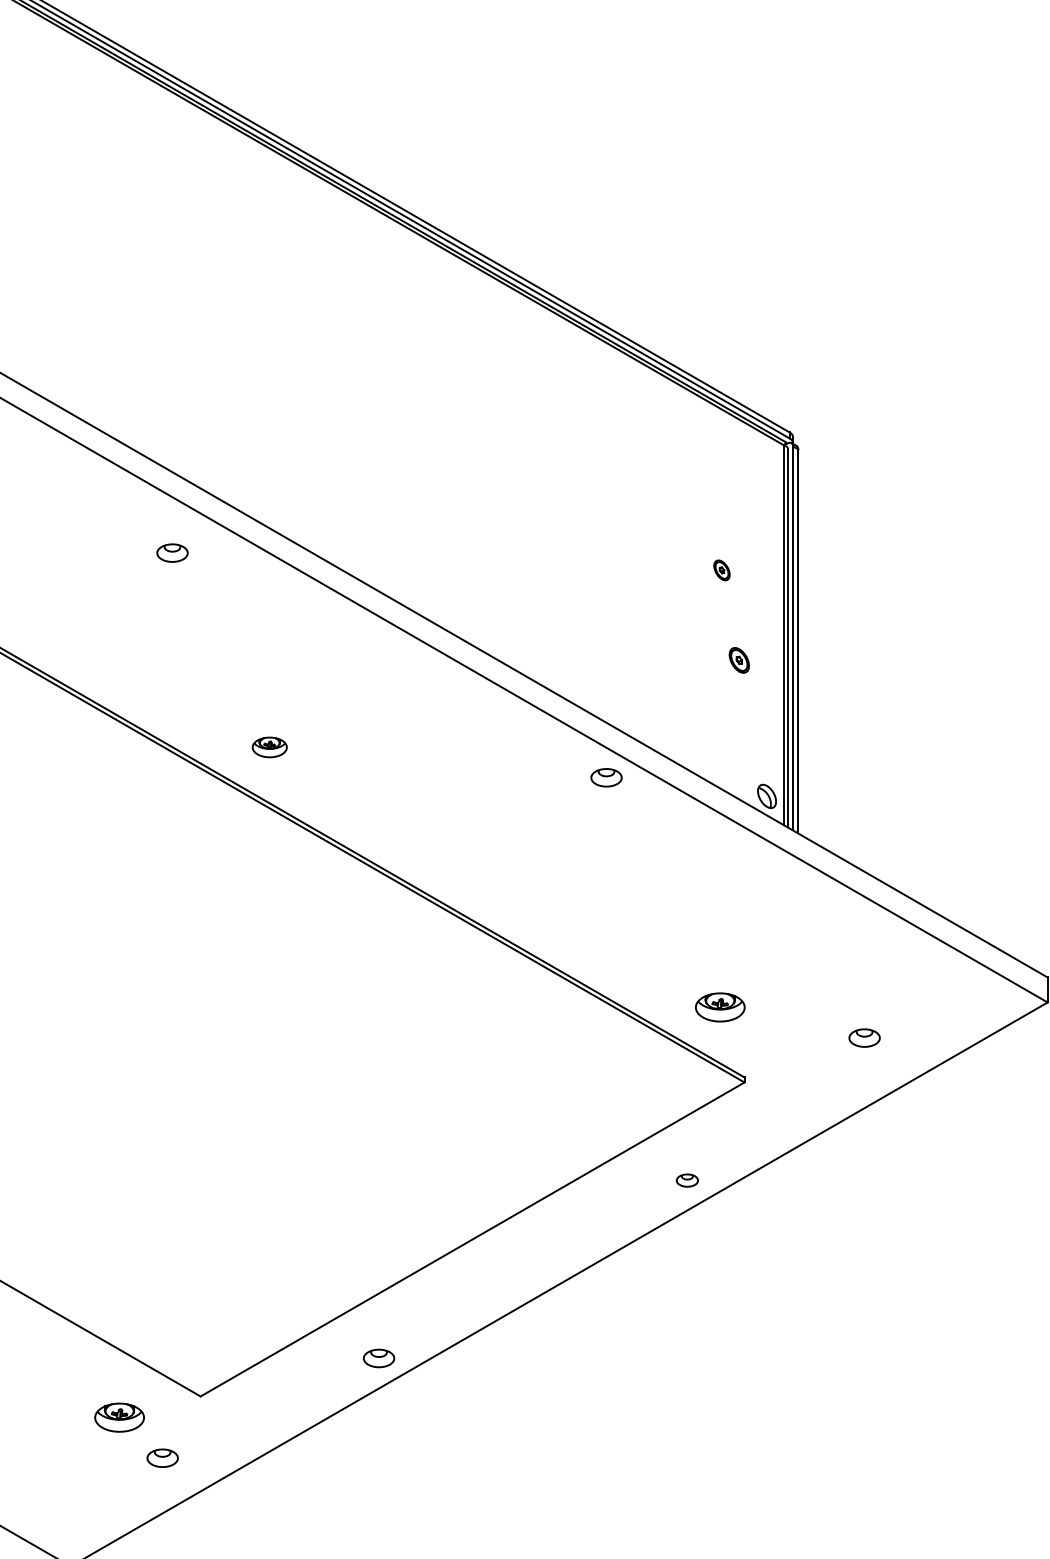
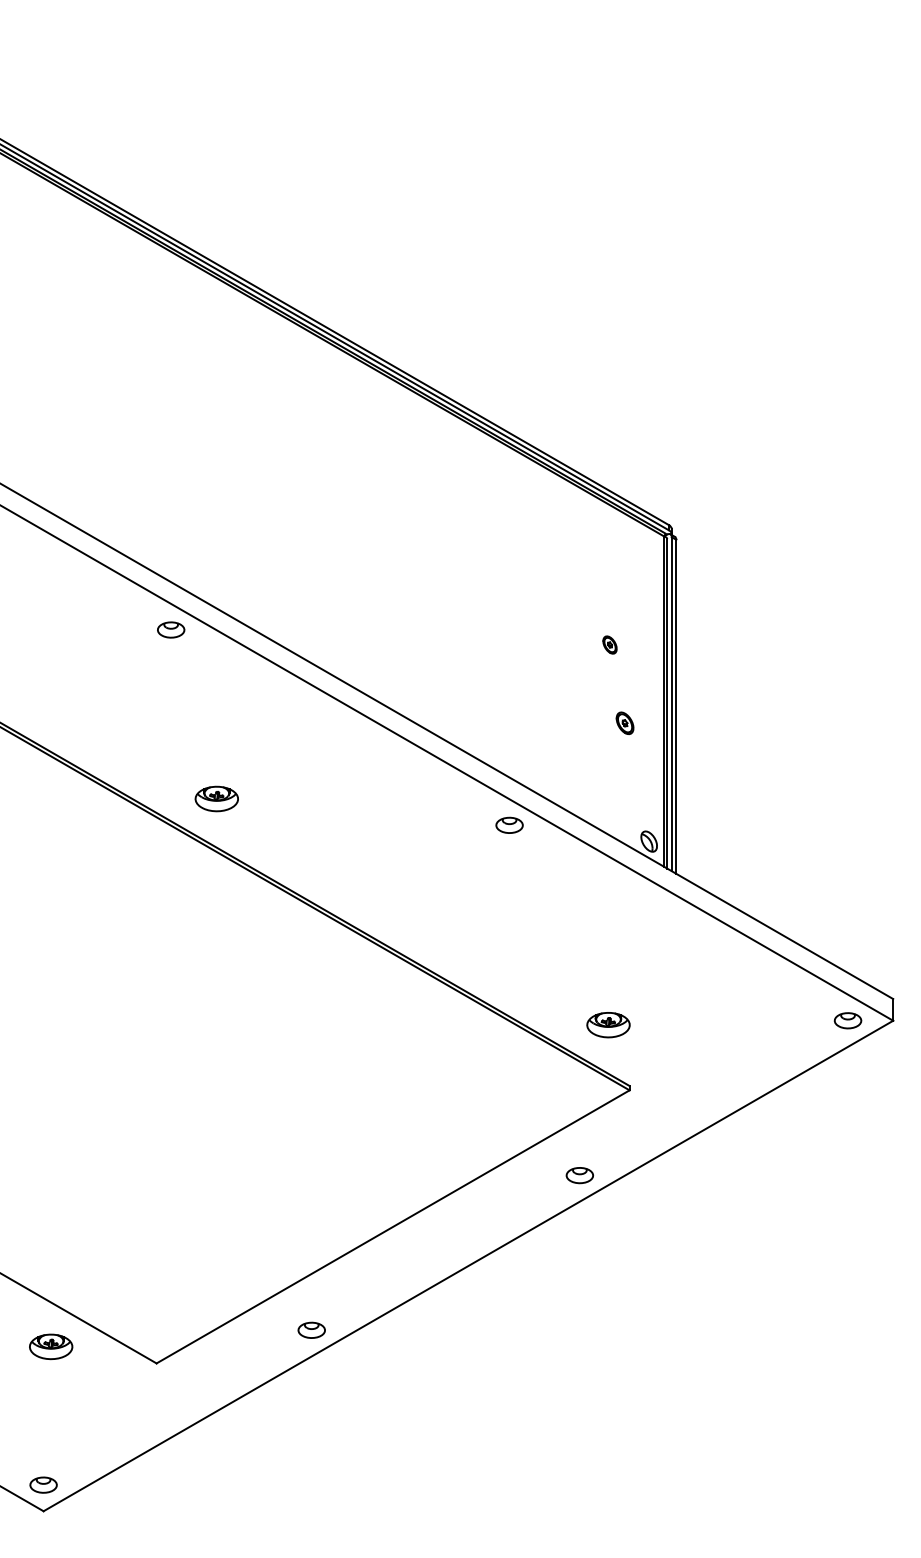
part: (172, 552) -> (171, 629), moved
part: (269, 746) -> (216, 798), size x1.43
part: (864, 1037) -> (847, 1020), moved
part: (686, 1180) -> (579, 1175), size x1.43
part: (120, 1417) -> (51, 1346), moved
part: (162, 1457) -> (43, 1484), moved

